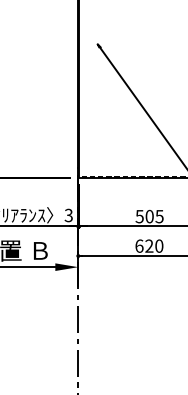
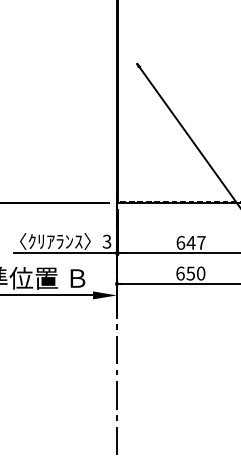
text: (149, 216) -> (190, 242), 505 -> 647
text: (149, 246) -> (190, 273), 620 -> 650

